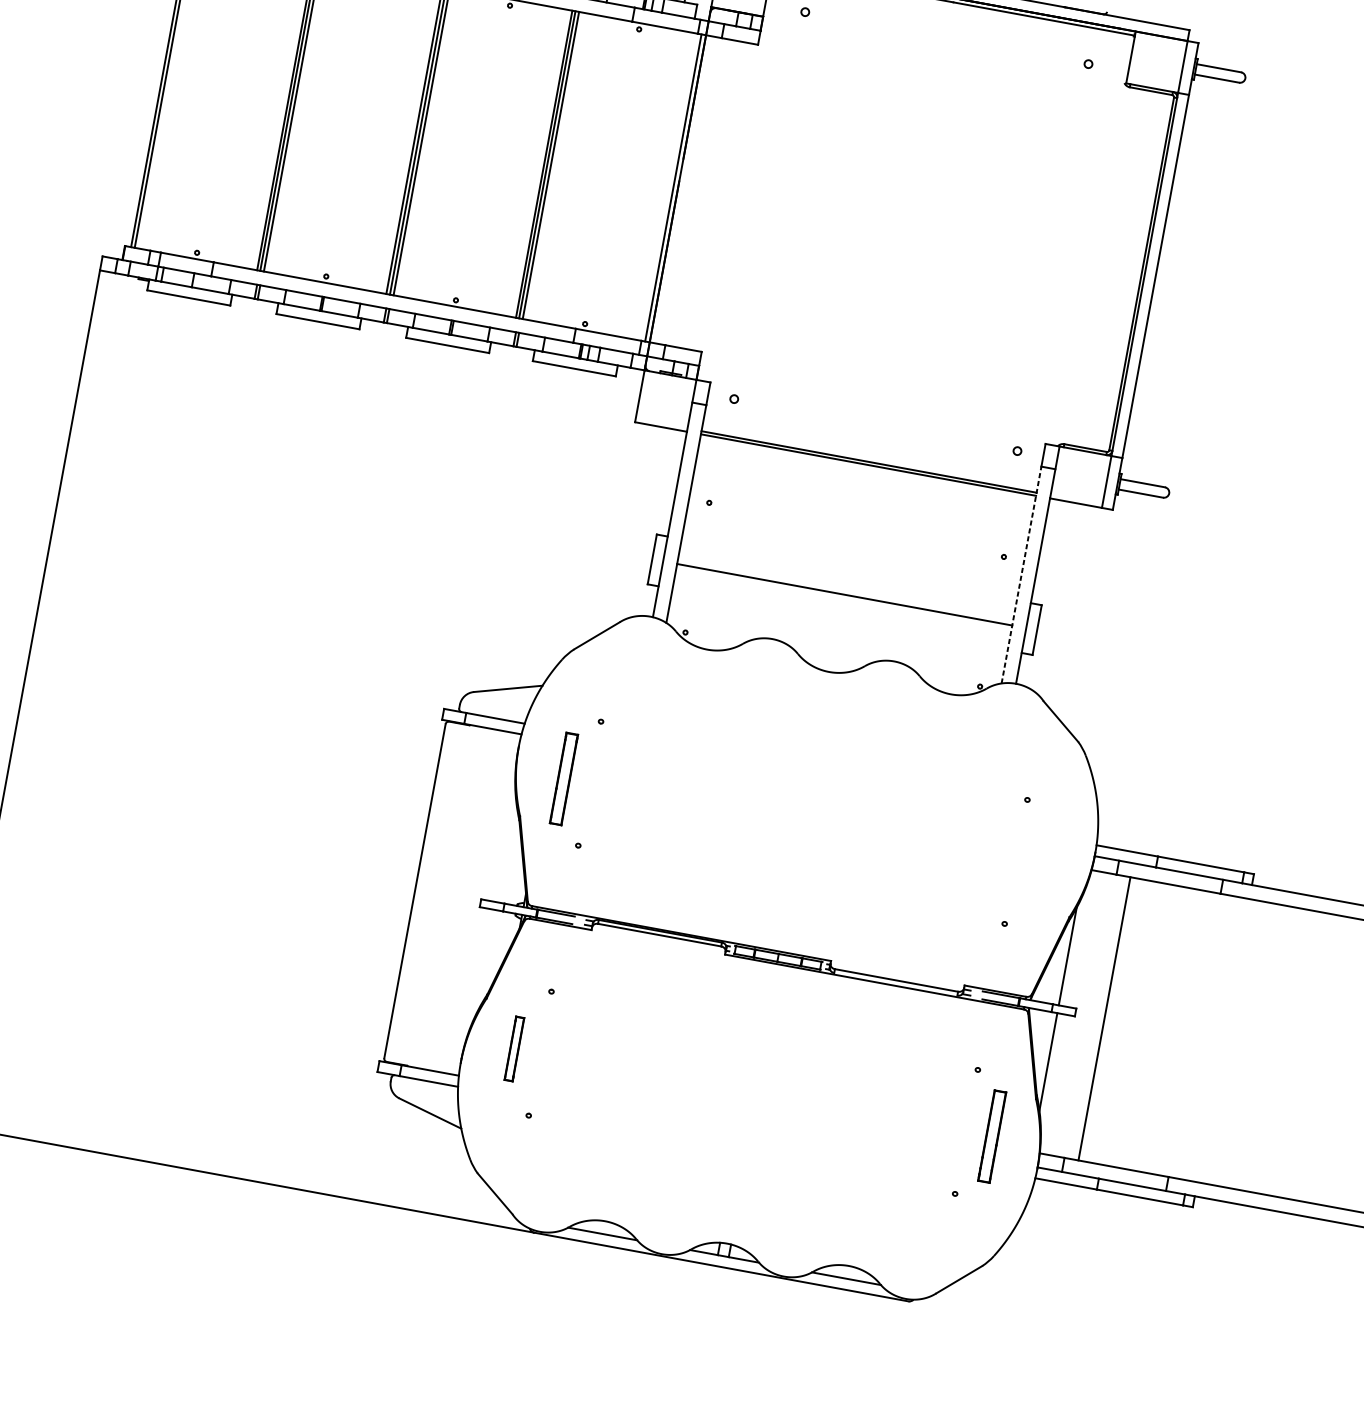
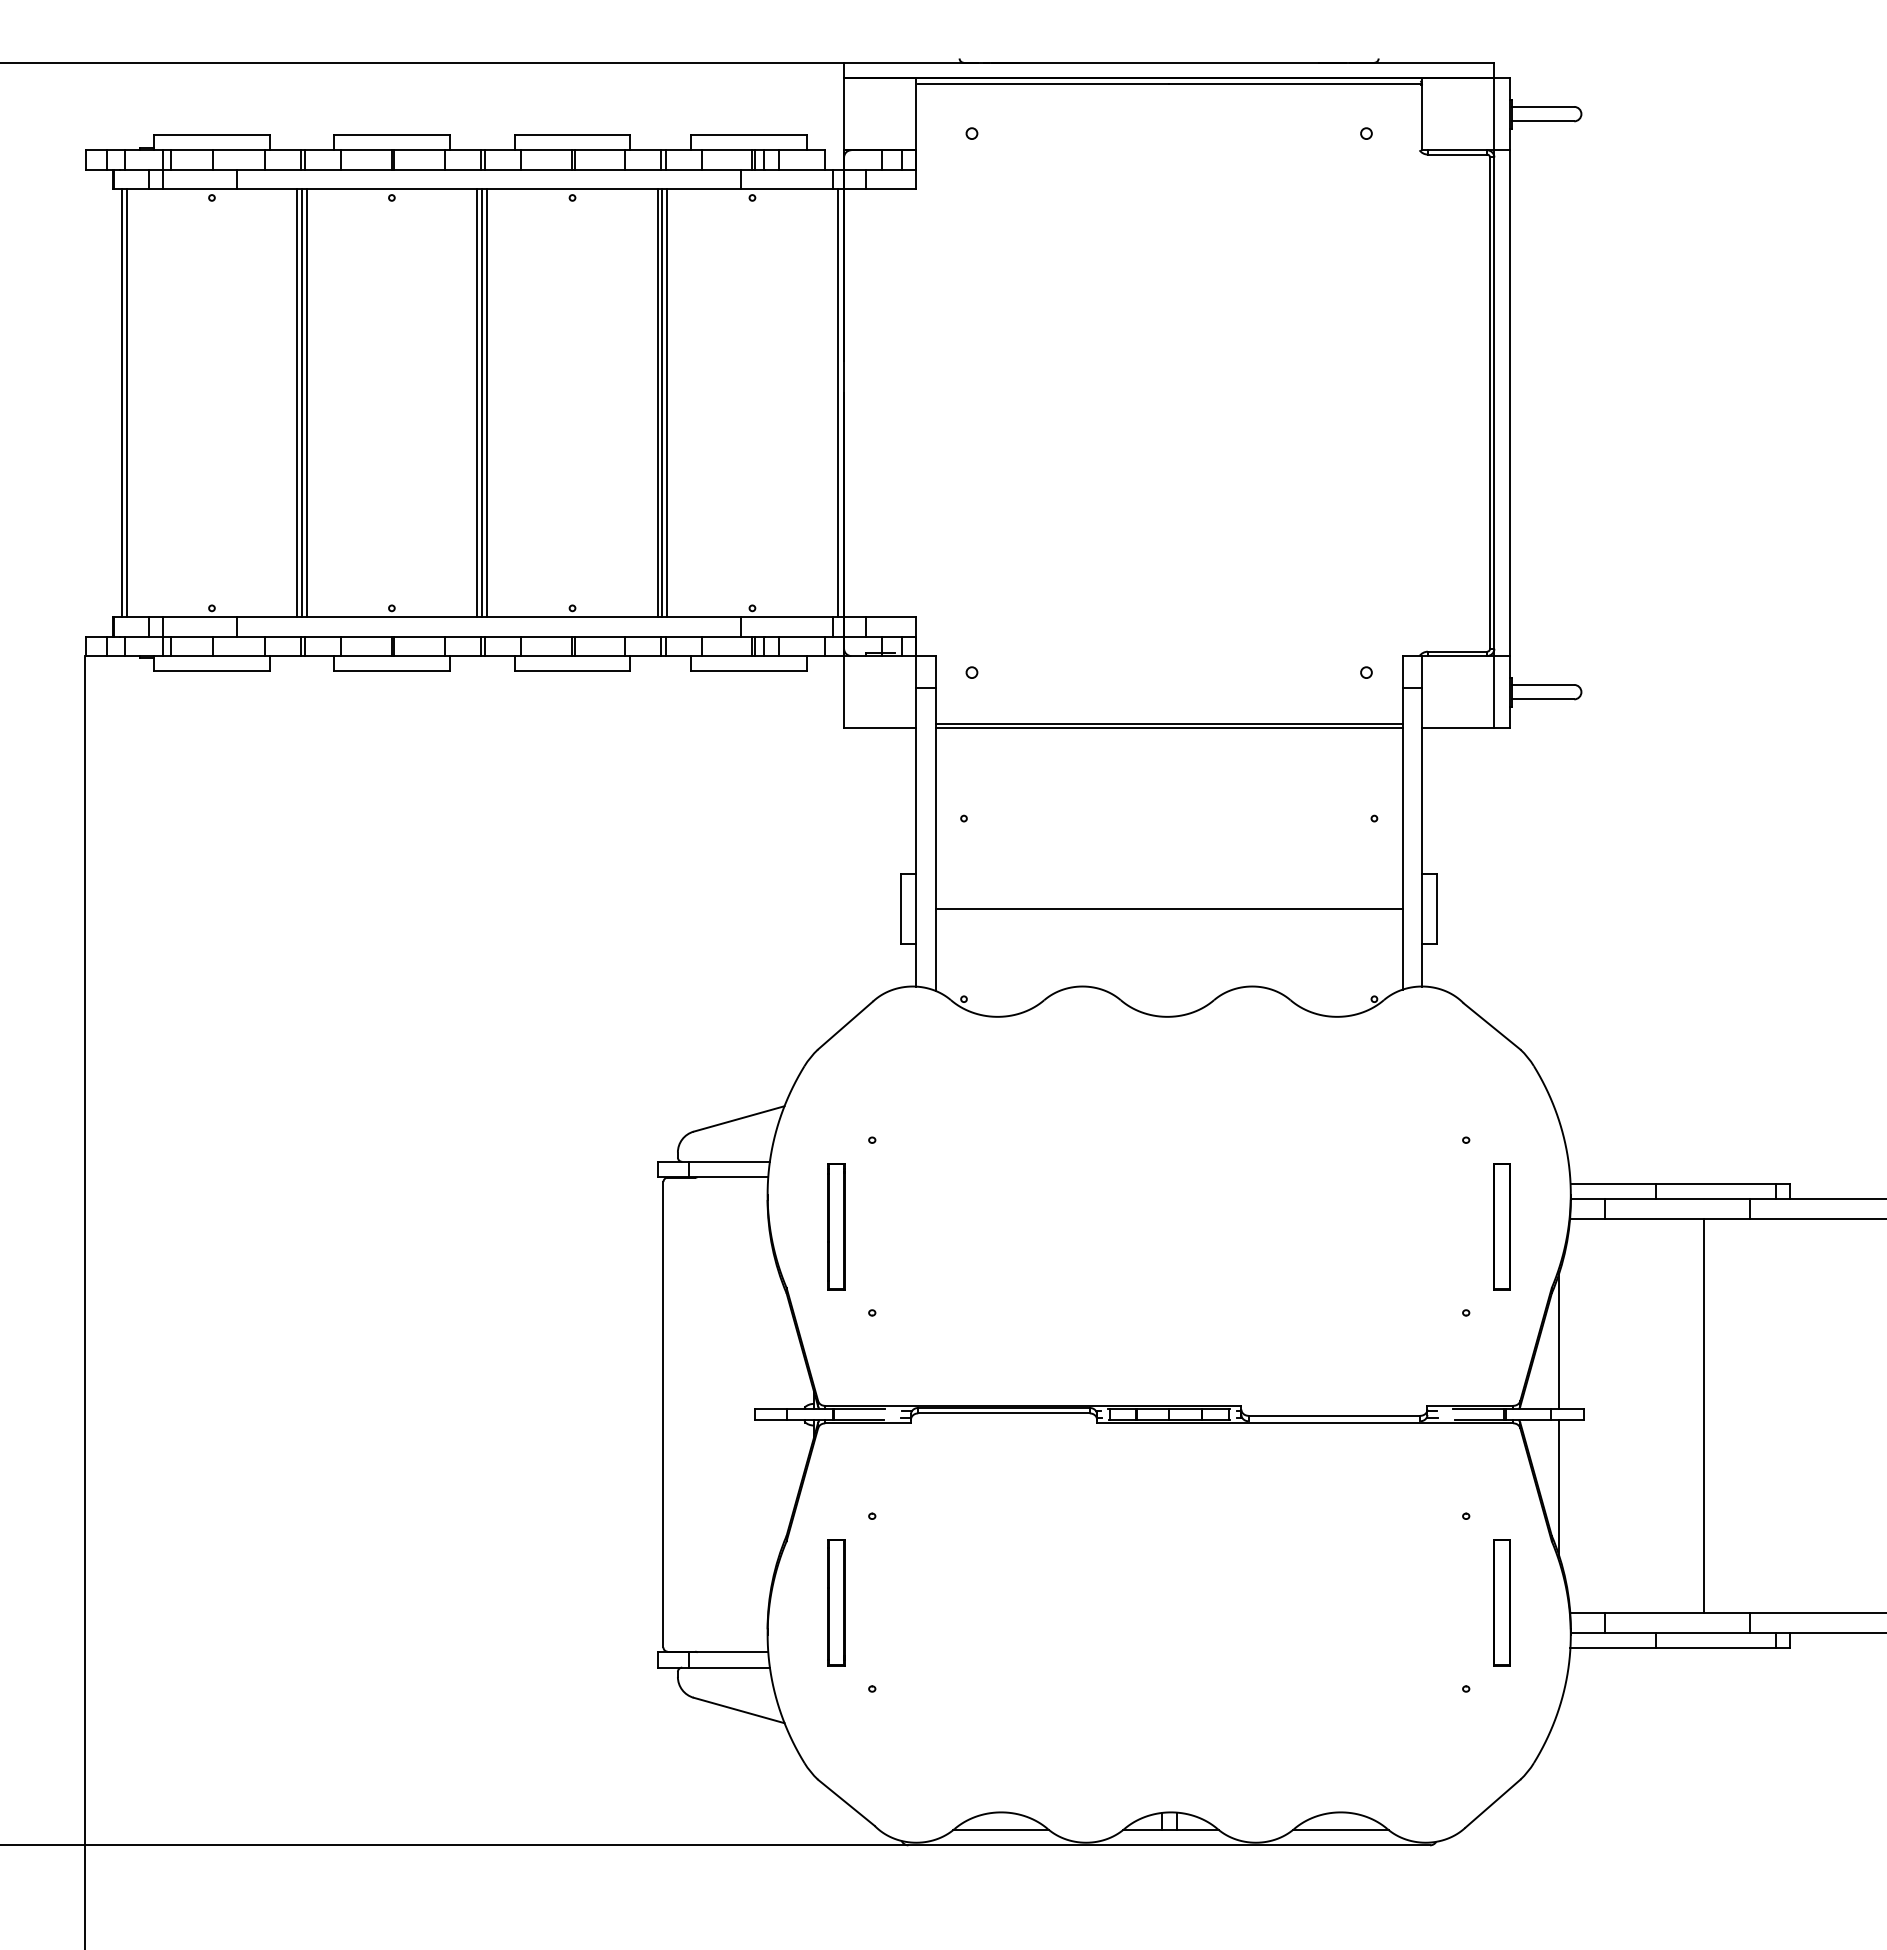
line: (1021, 574) -> (1402, 838), dashed -> solid
part: (1041, 866) -> (1501, 1226), added
line: (1104, 1018) -> (1704, 1415), moved
part: (514, 1048) -> (836, 1602), size x1.43

